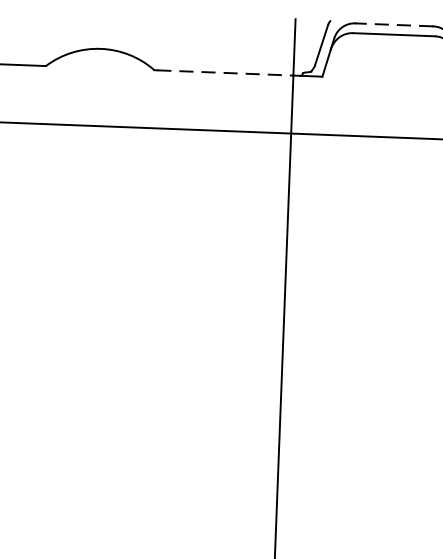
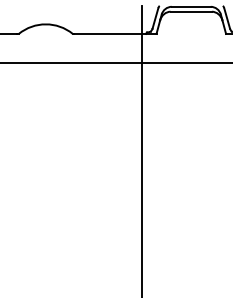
line: (392, 24) -> (190, 6), dashed -> solid
line: (226, 72) -> (108, 33), dashed -> solid

